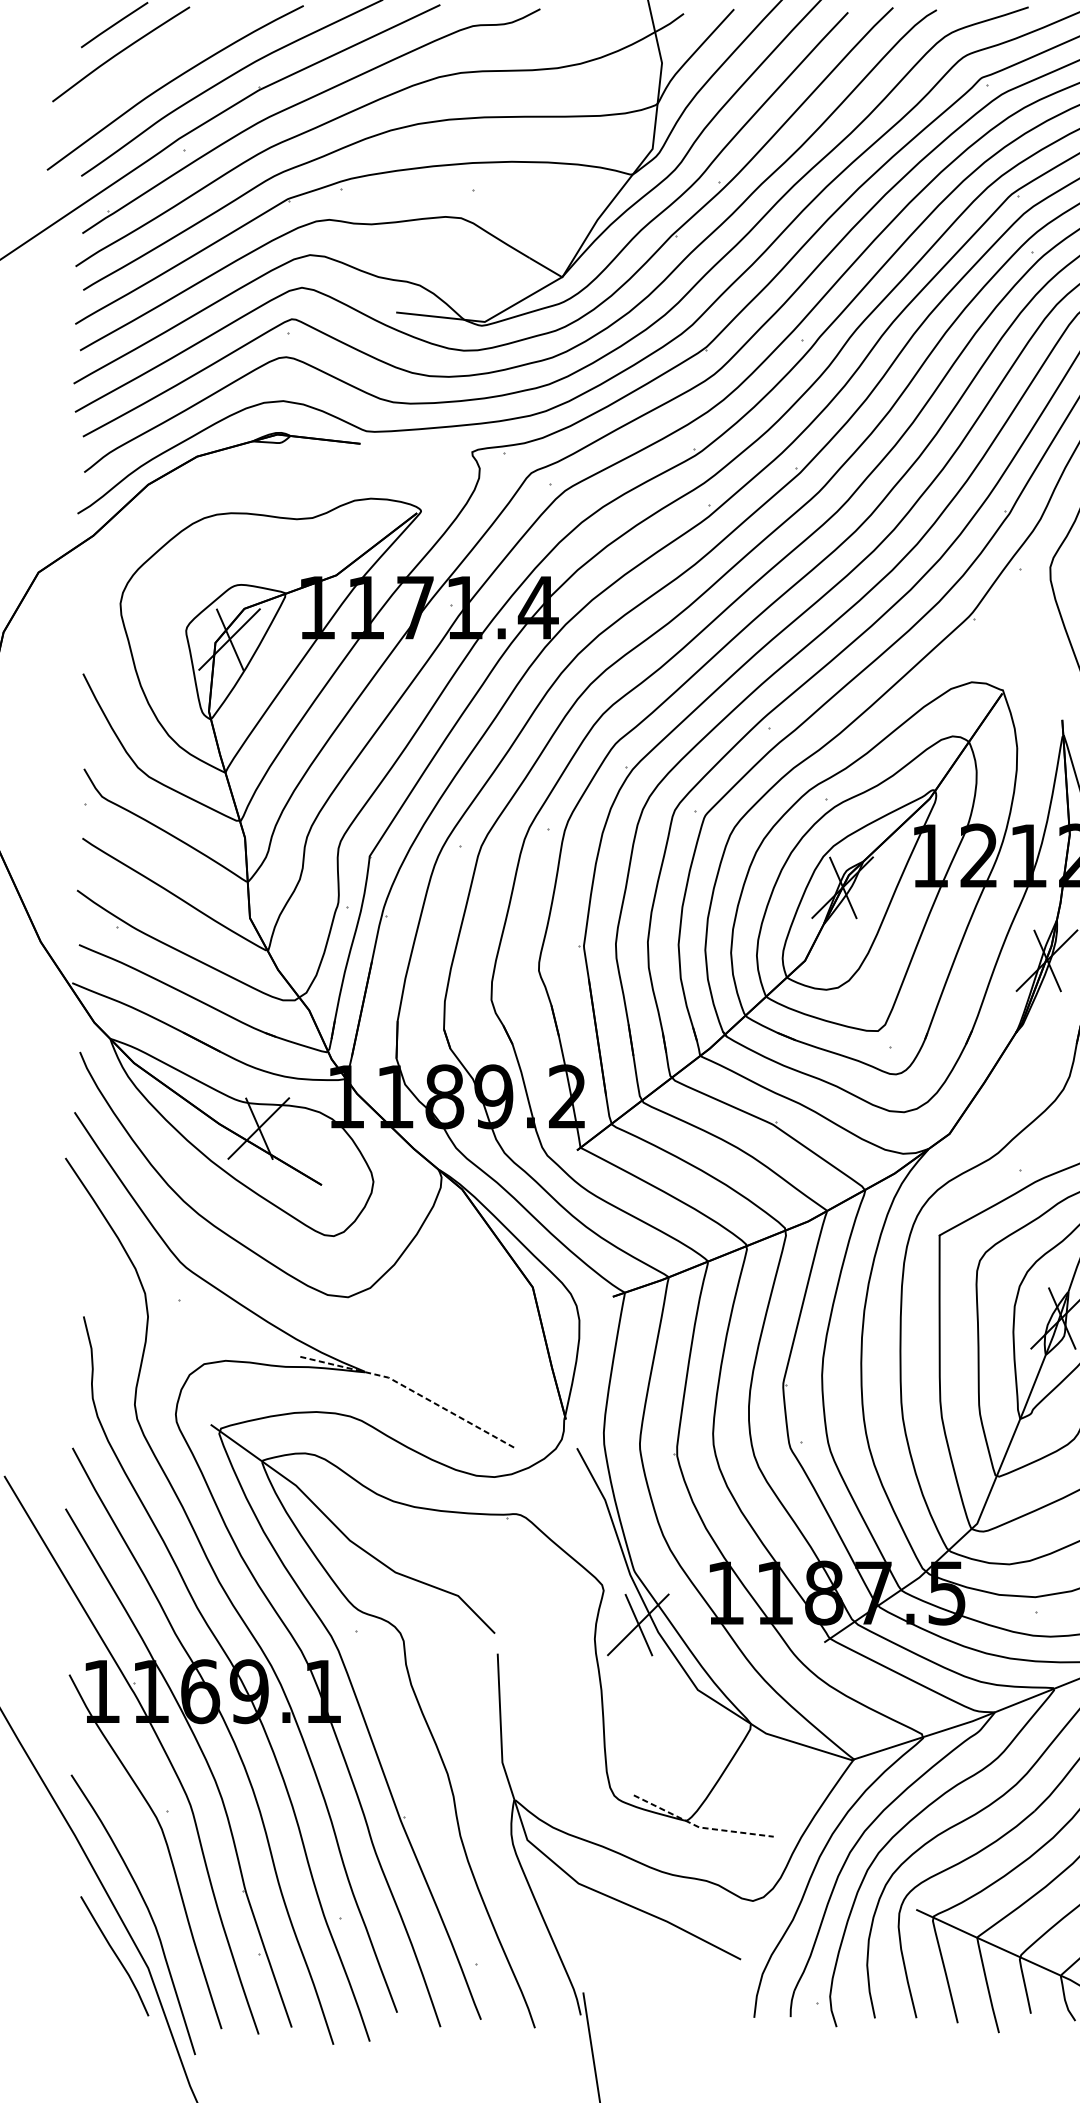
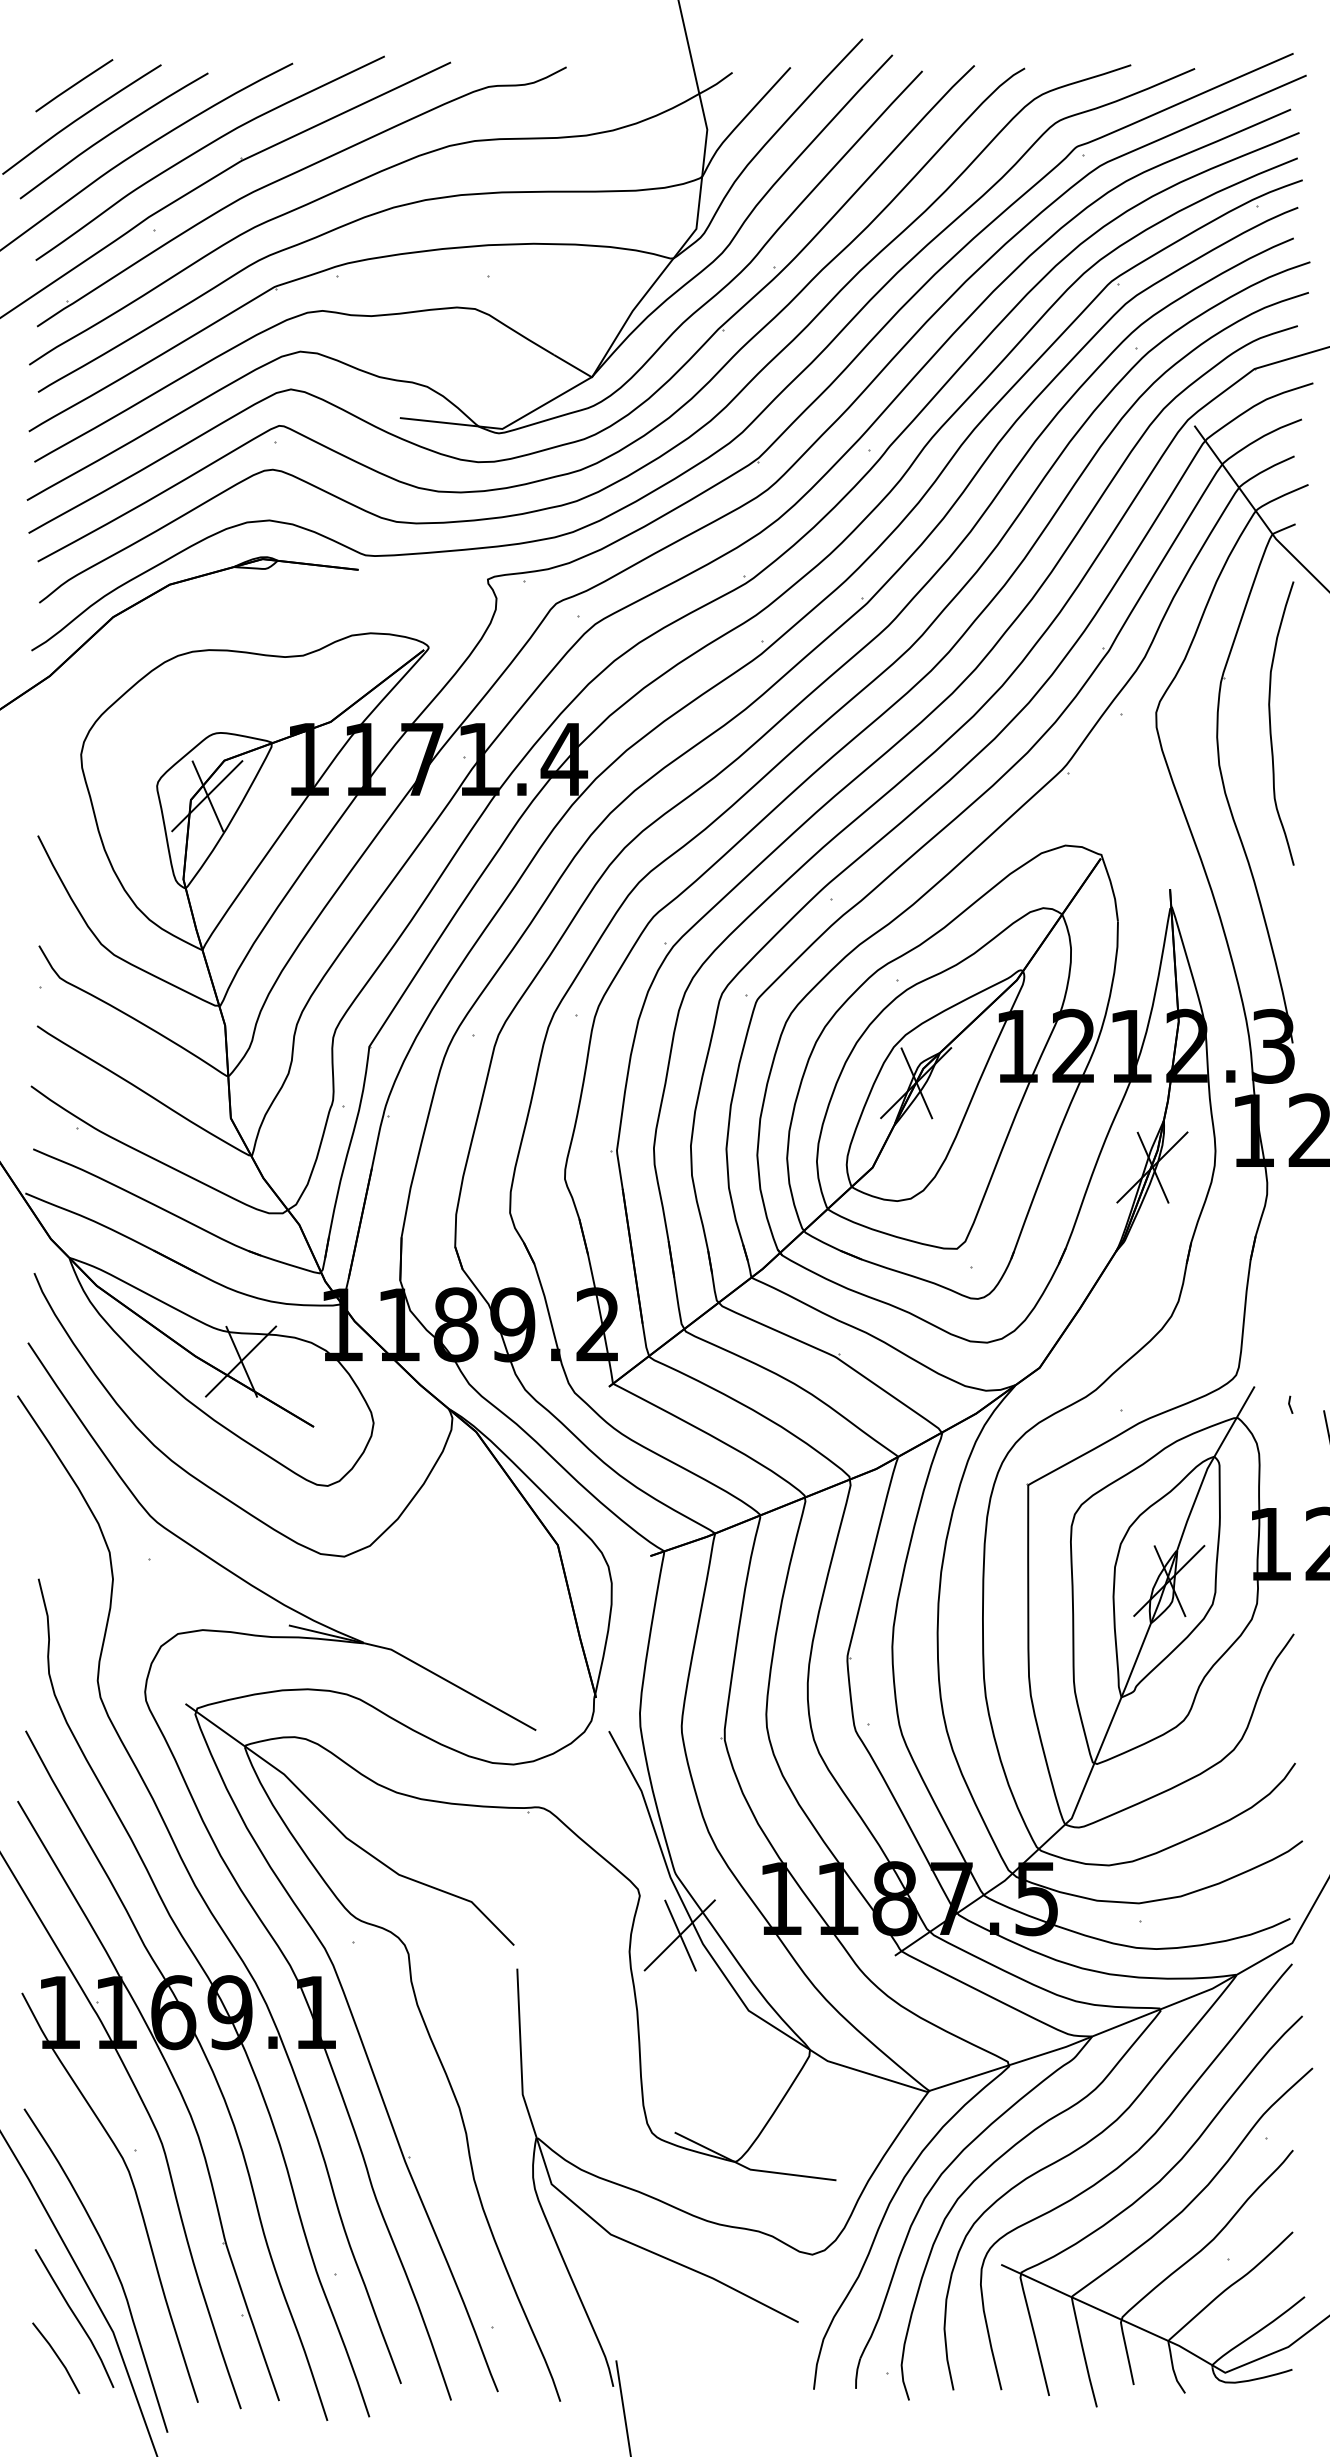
curve: (147, 66) -> (112, 133), added
line: (410, 1389) -> (416, 1663), dashed -> solid
line: (700, 1827) -> (751, 2169), dashed -> solid
line: (99, 1989) -> (56, 2356), added

